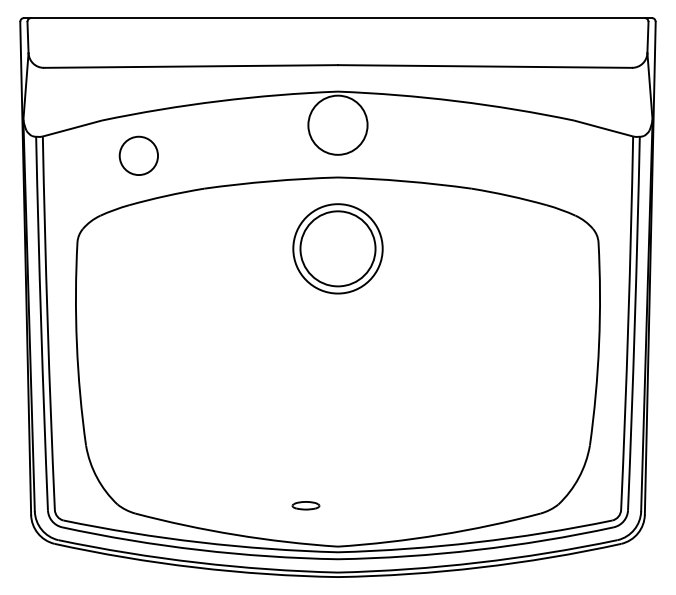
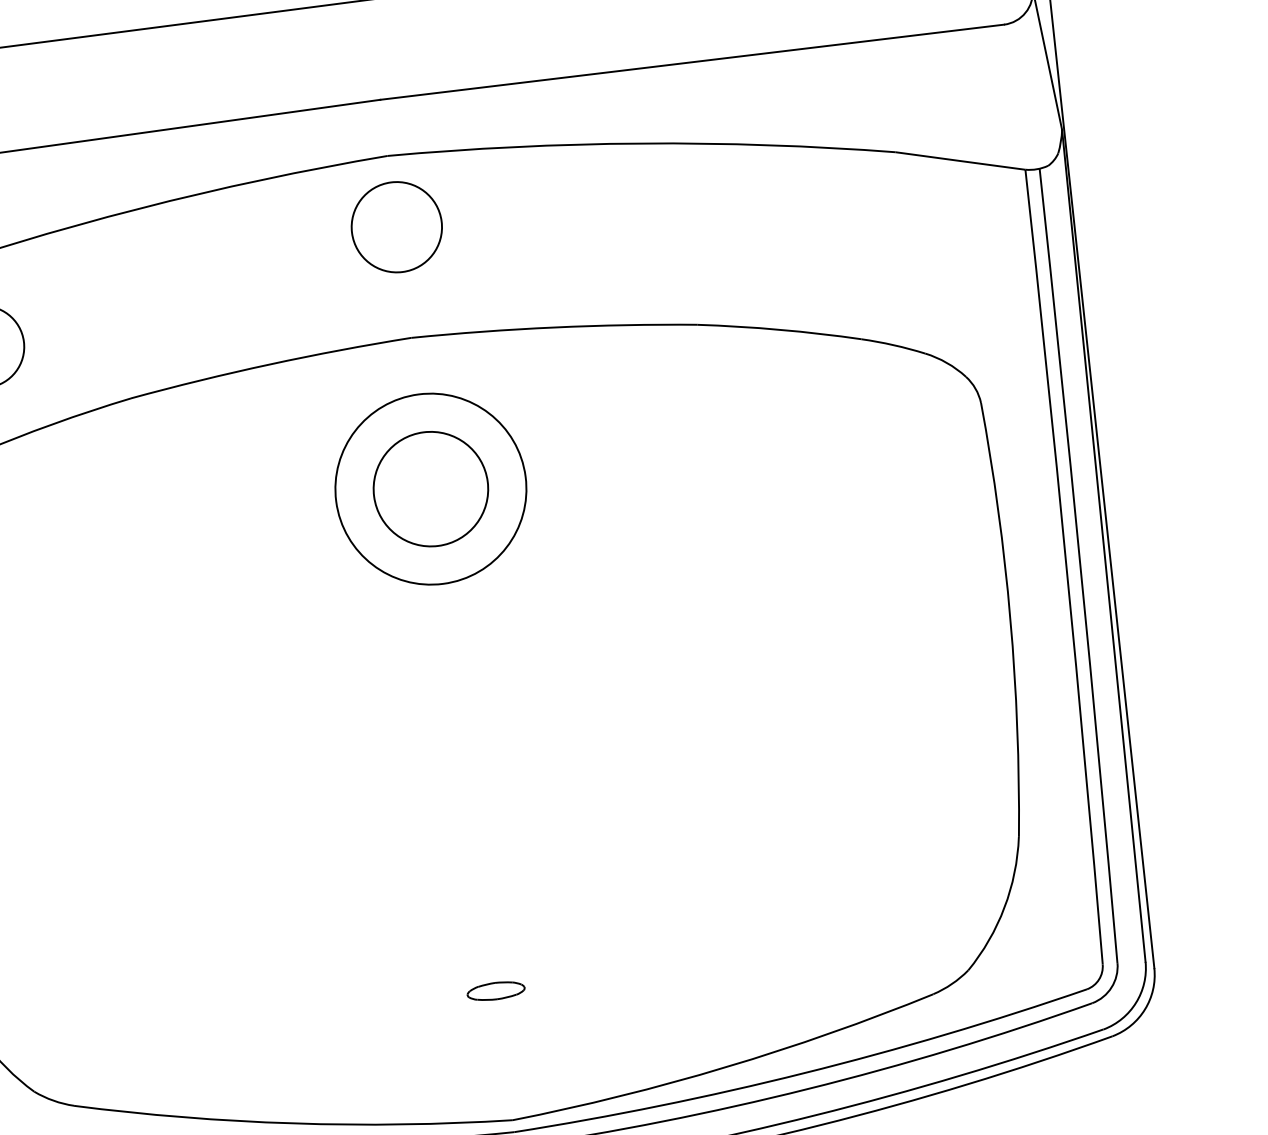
circle: (337, 125) -> (395, 227), size x0.71
circle: (337, 248) -> (429, 488), size x0.71
part: (305, 505) -> (494, 990), moved

